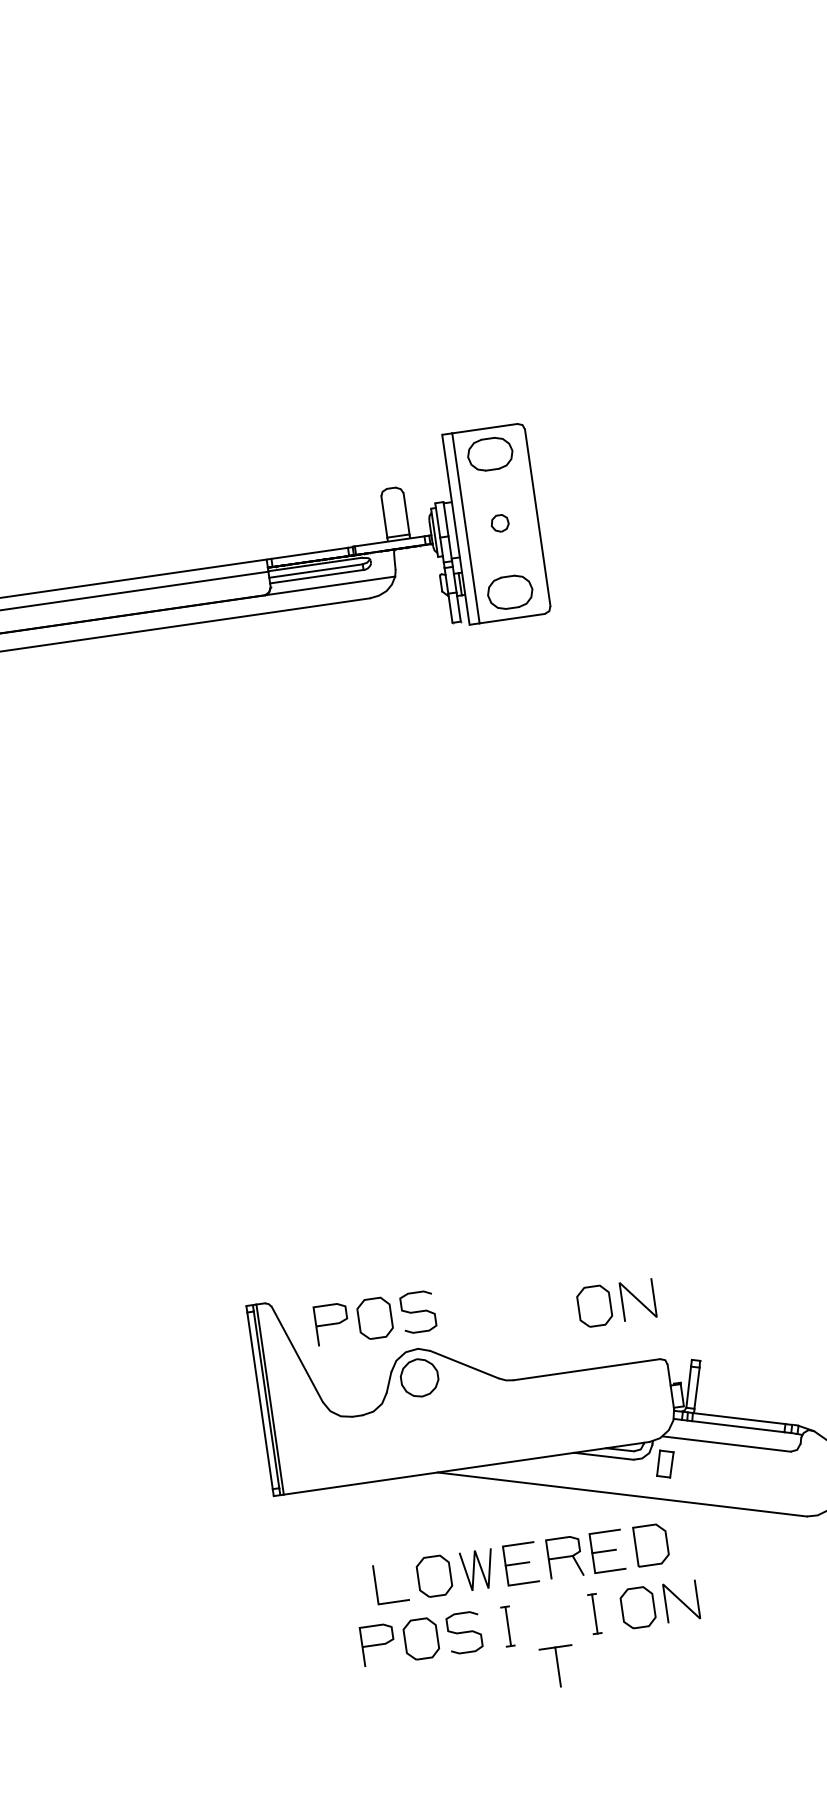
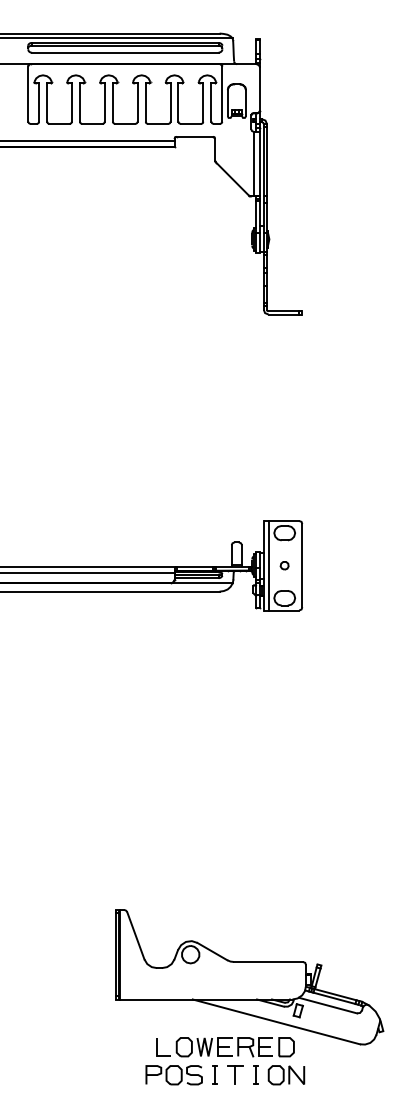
part: (616, 1303) -> (286, 933), removed
part: (373, 1319) -> (173, 924), removed
part: (558, 1665) -> (235, 1074), moved

